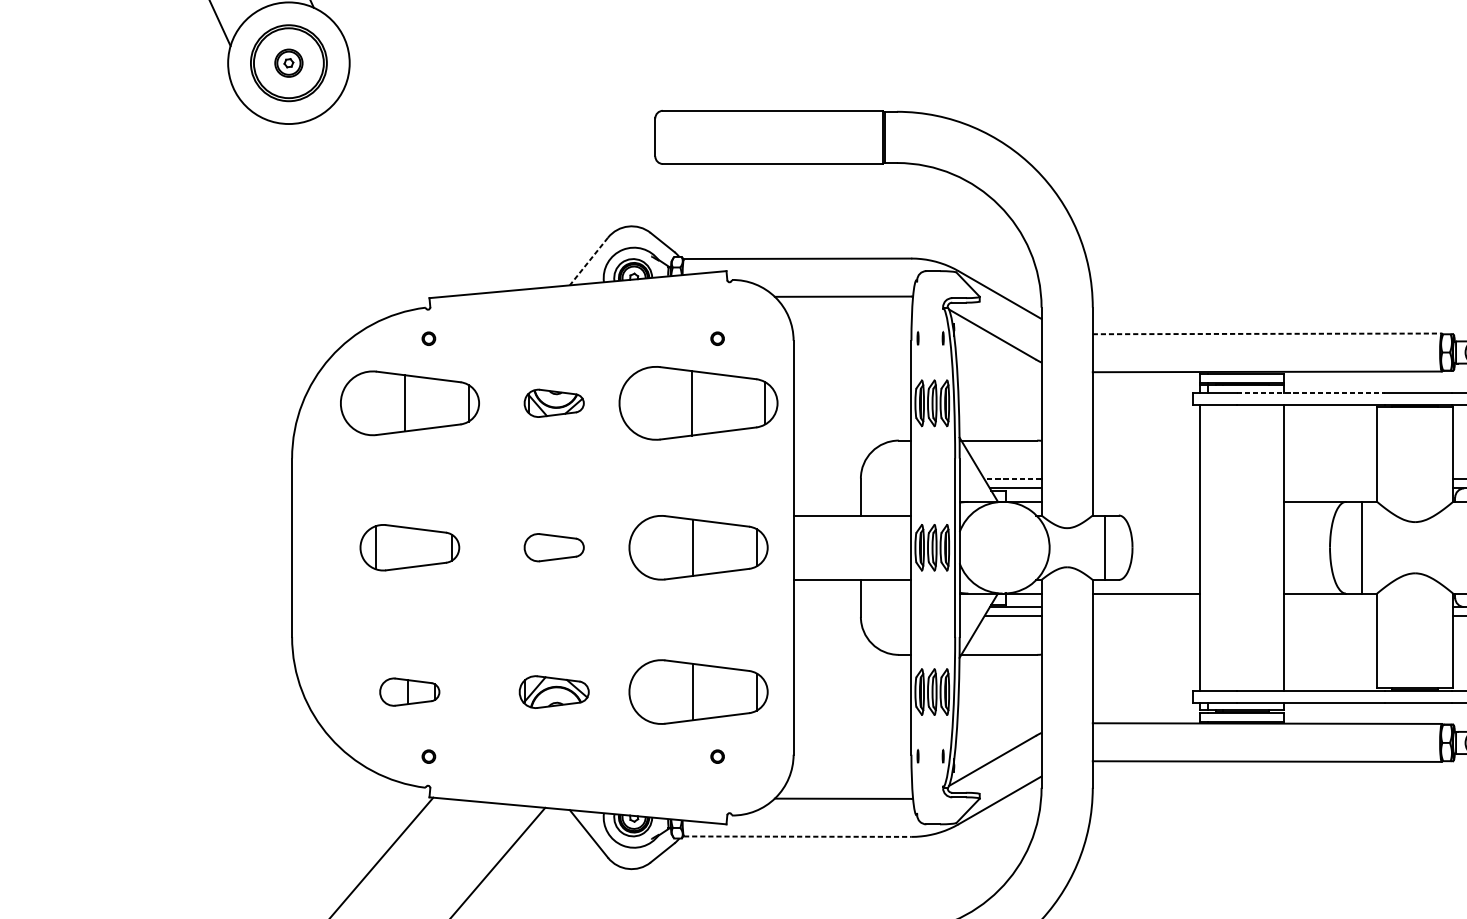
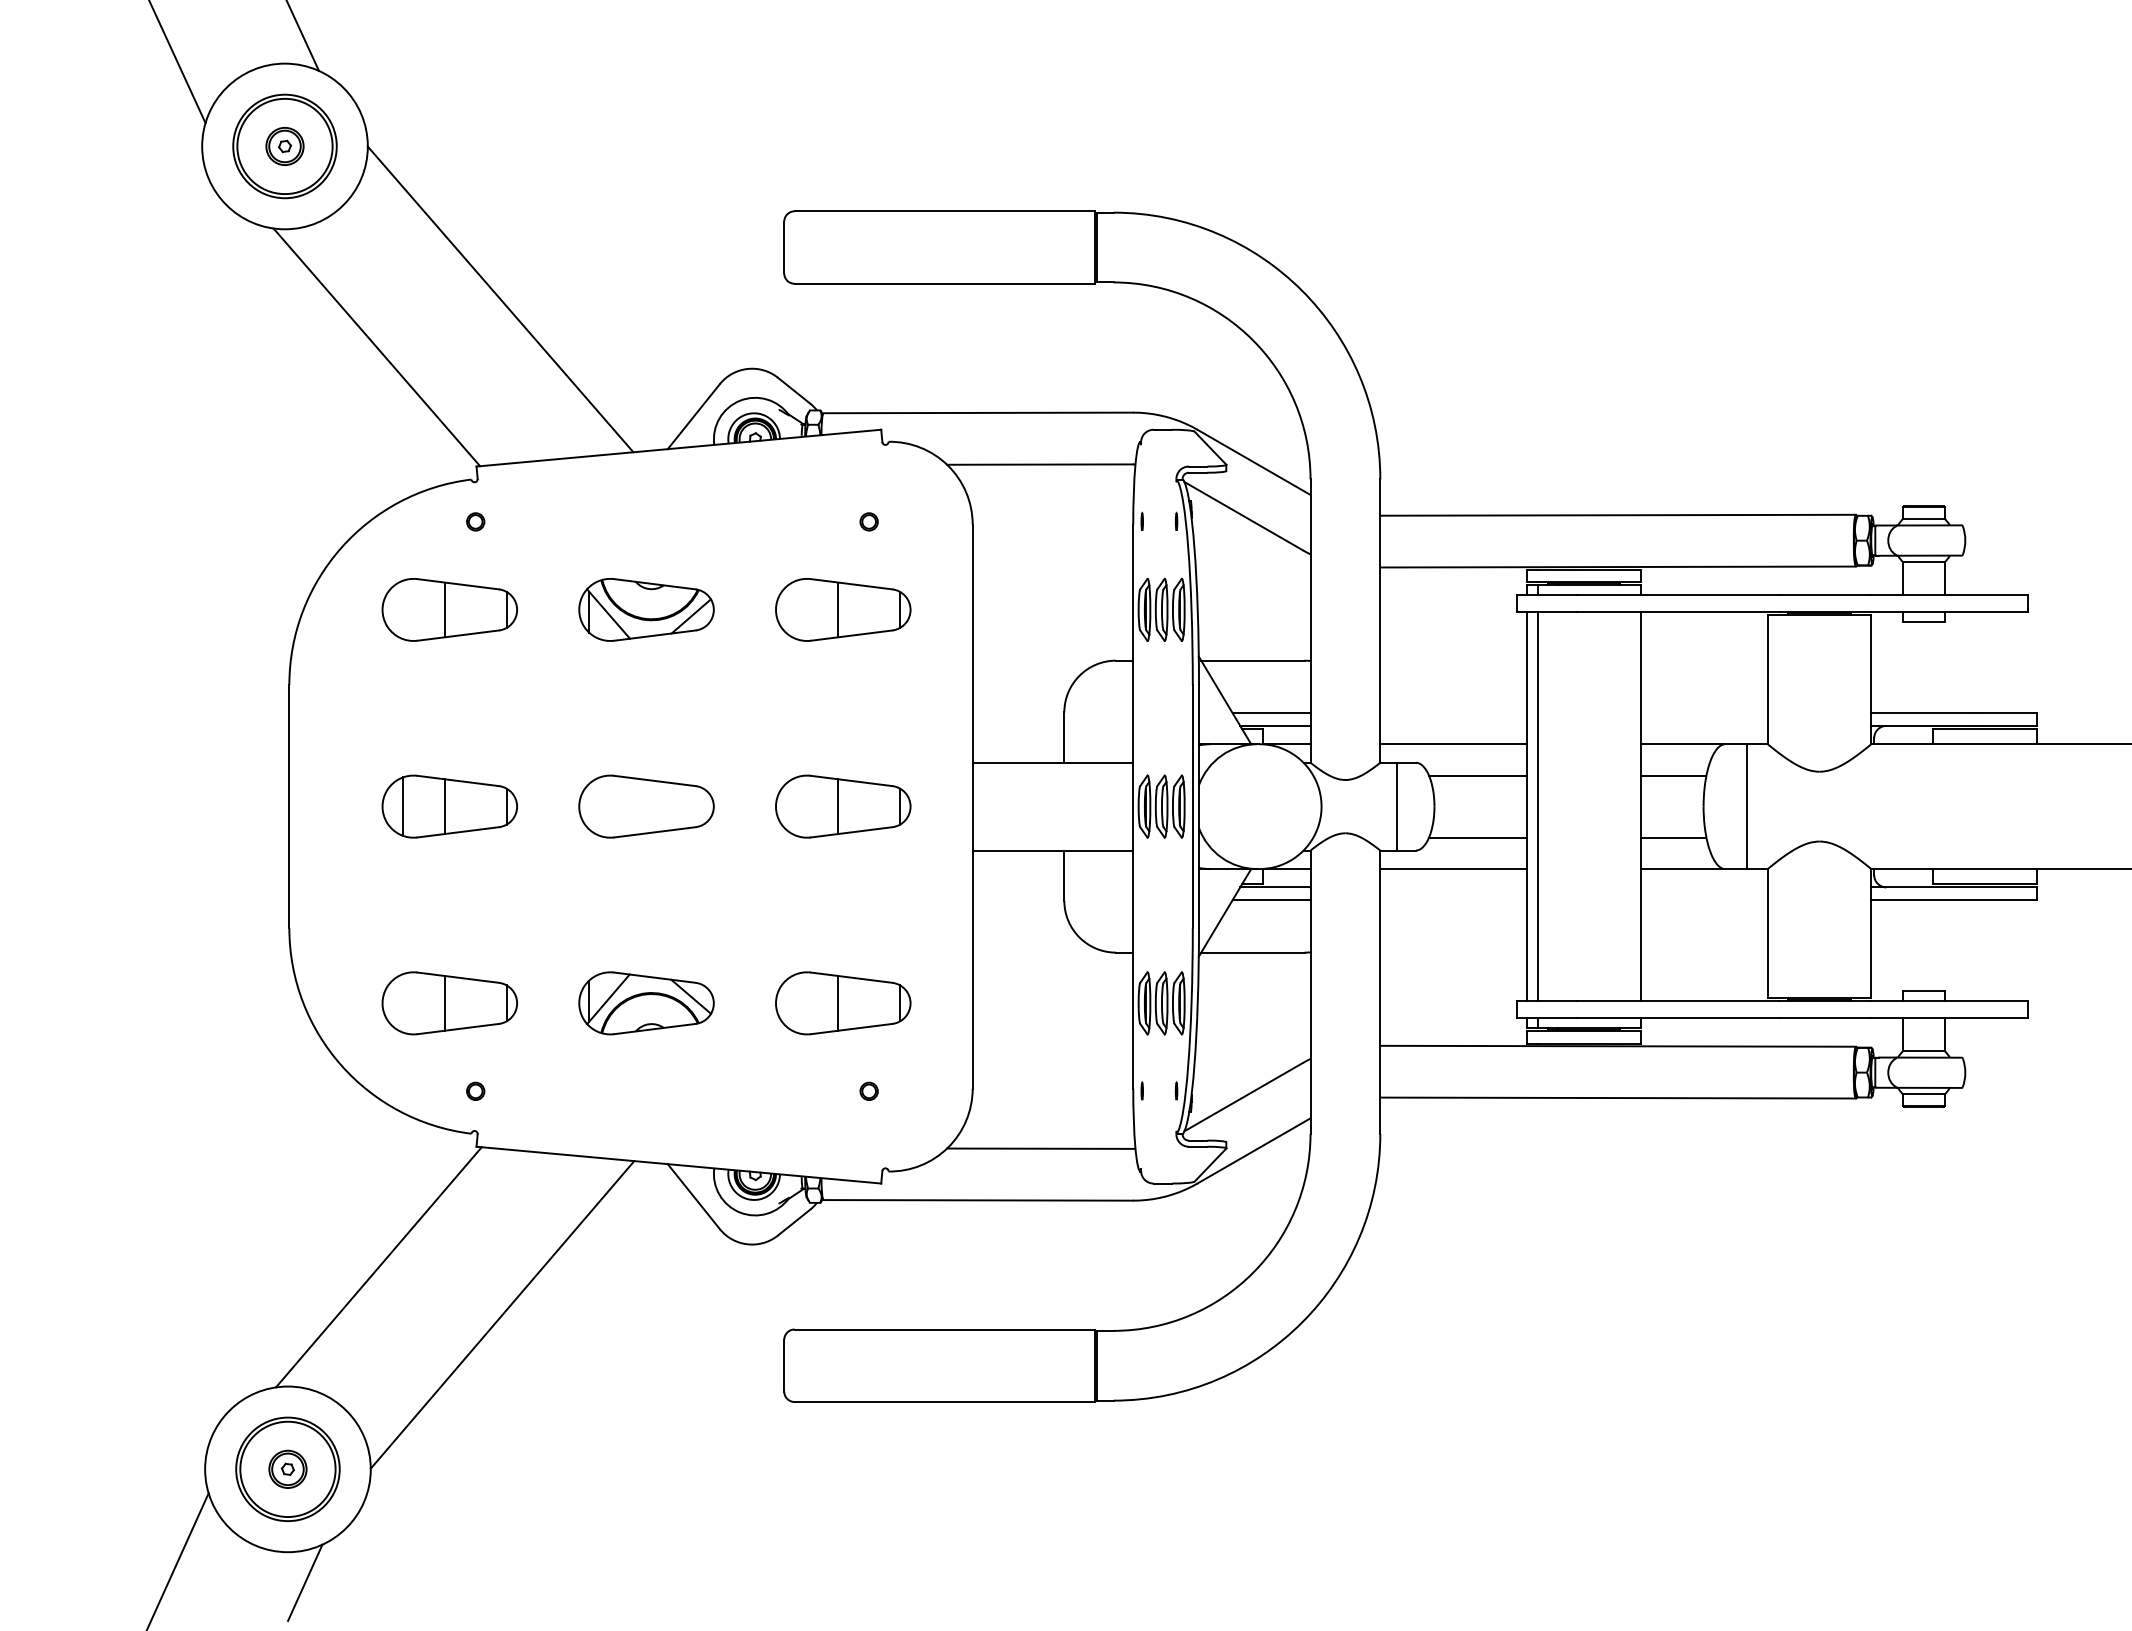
line: (447, 175) -> (500, 299), added
line: (356, 210) -> (376, 347), added
line: (588, 261) -> (693, 416), dashed -> solid
line: (1267, 334) -> (1618, 515), dashed -> solid
line: (1310, 392) -> (1677, 595), dashed -> solid
part: (409, 403) -> (449, 609), size x0.71
part: (554, 403) -> (646, 609), size x1.67
part: (698, 403) -> (843, 609), size x0.62
line: (1012, 479) -> (1270, 713), dashed -> solid
line: (1146, 502) -> (1453, 744), added
line: (1164, 524) -> (1477, 775), added
line: (1307, 524) -> (1673, 775), added
line: (405, 547) -> (444, 806), added
part: (554, 547) -> (646, 806), size x1.67
part: (698, 547) -> (843, 806), size x0.71
line: (1208, 547) -> (1537, 806), added
line: (1164, 570) -> (1477, 837), added
line: (1307, 570) -> (1673, 837), added
part: (409, 692) -> (449, 1003), size x1.67
part: (554, 692) -> (646, 1003), size x1.43
part: (698, 692) -> (843, 1003), size x0.71
line: (797, 836) -> (978, 1200), dashed -> solid

